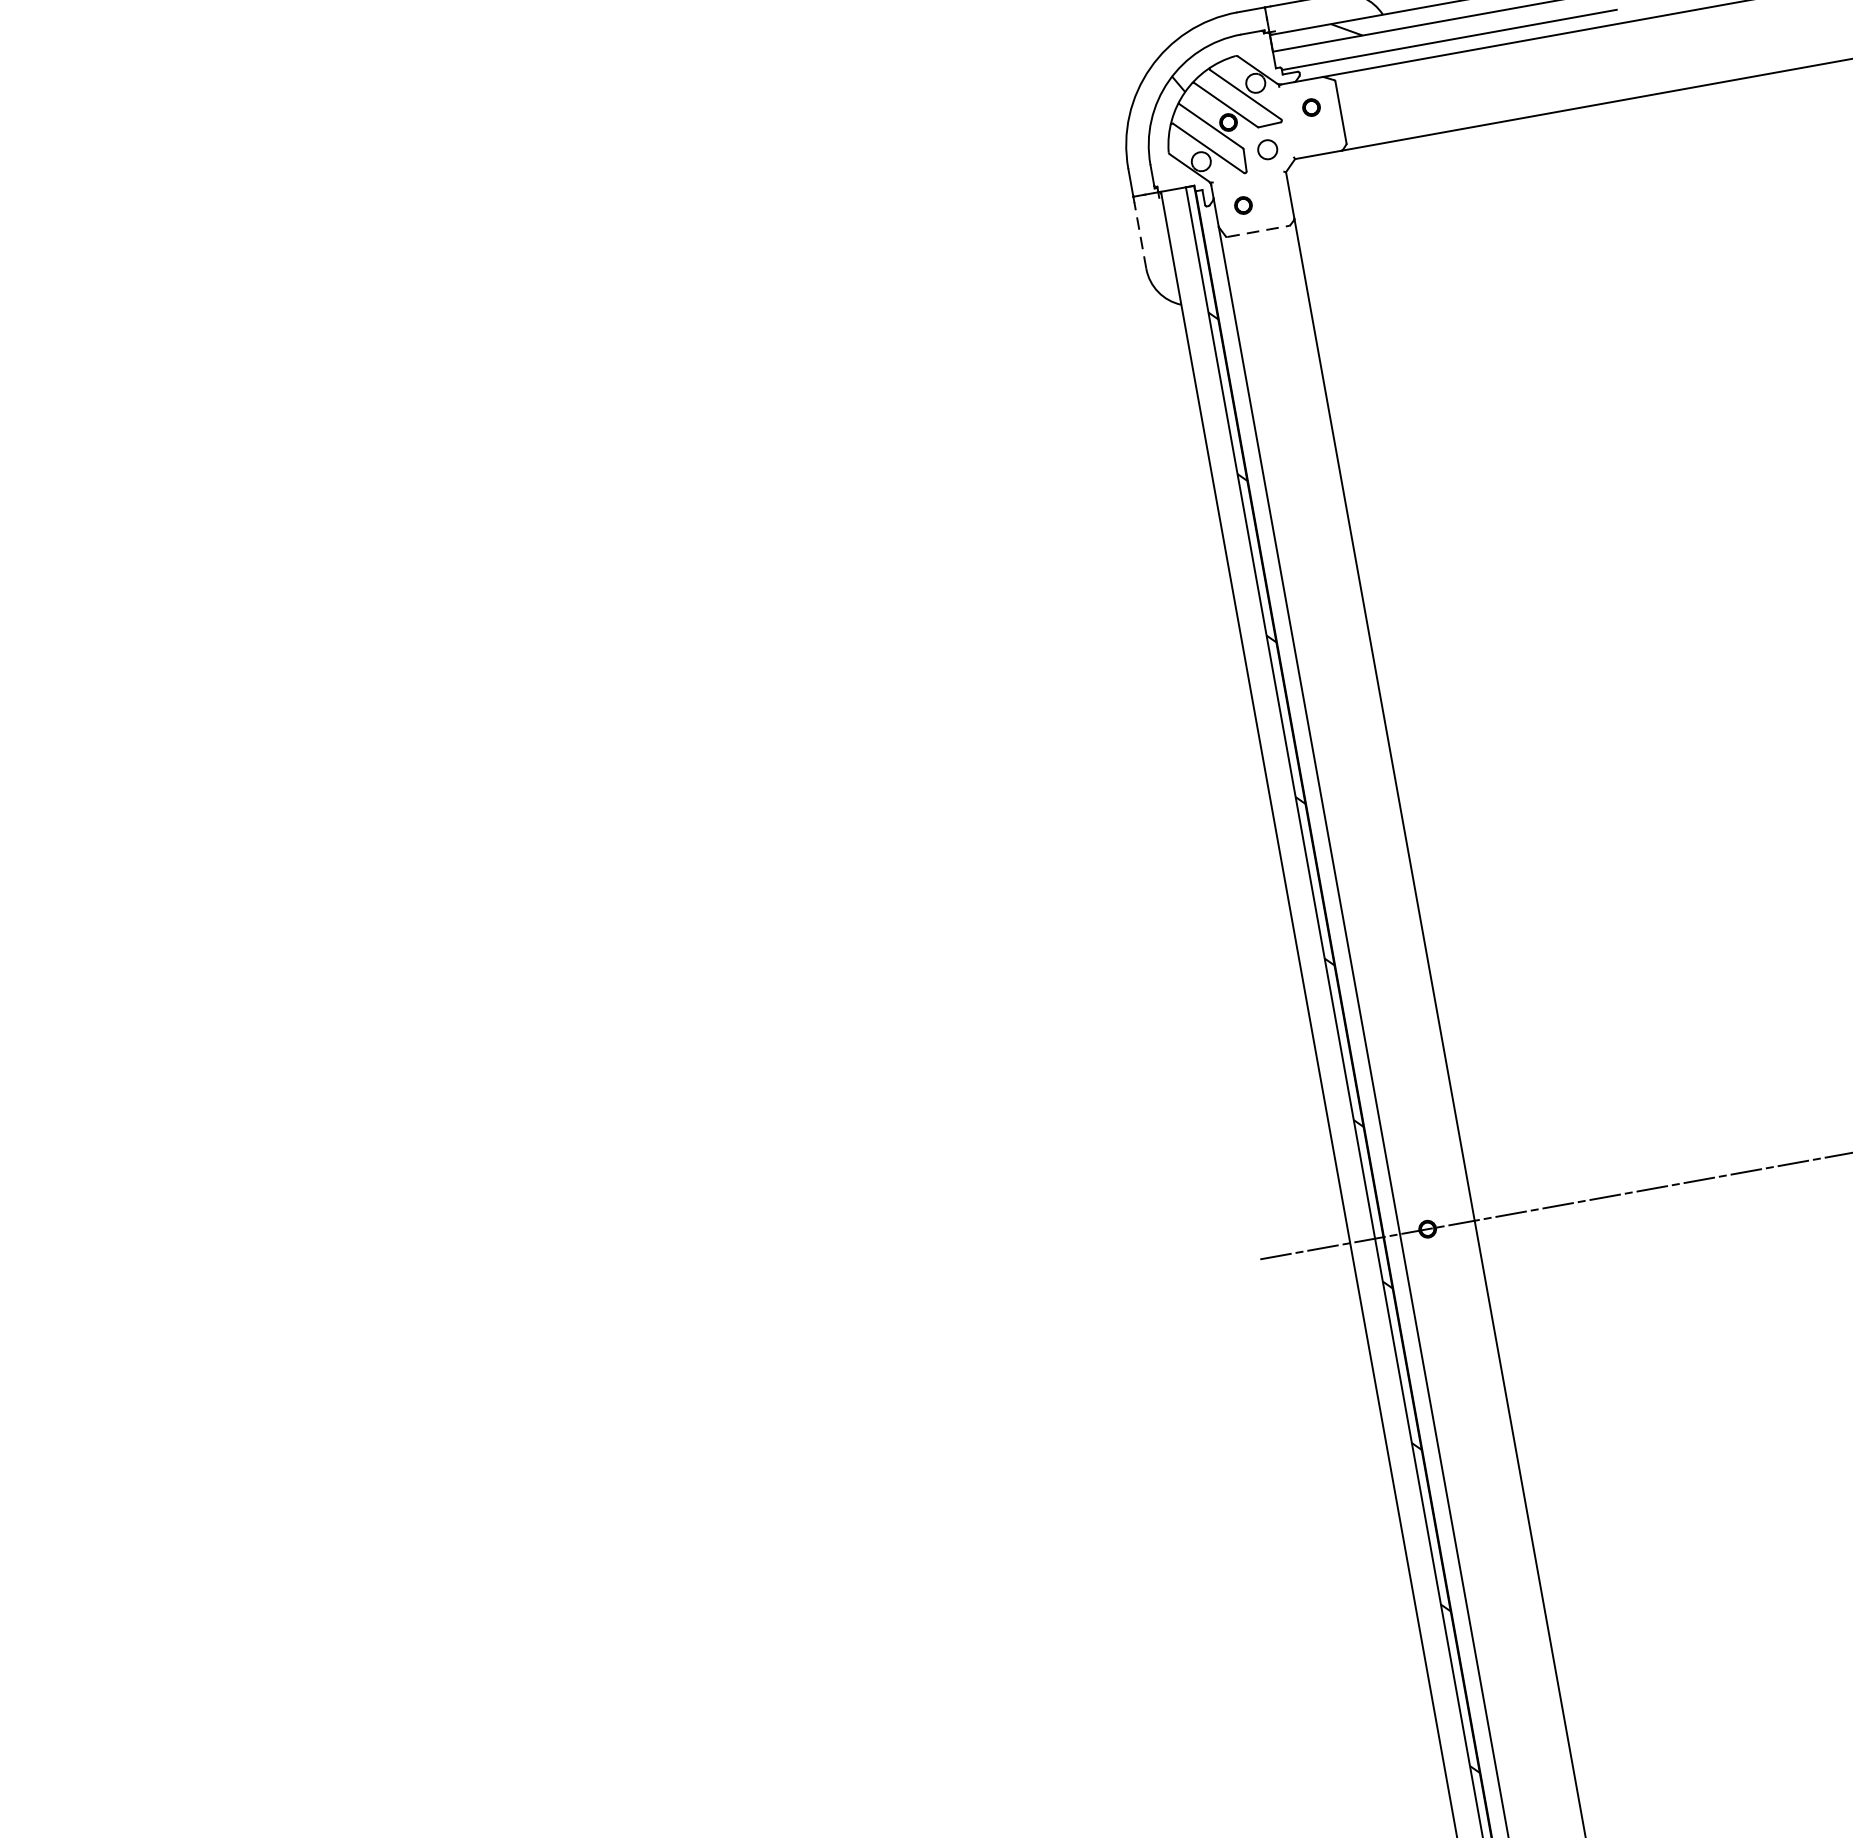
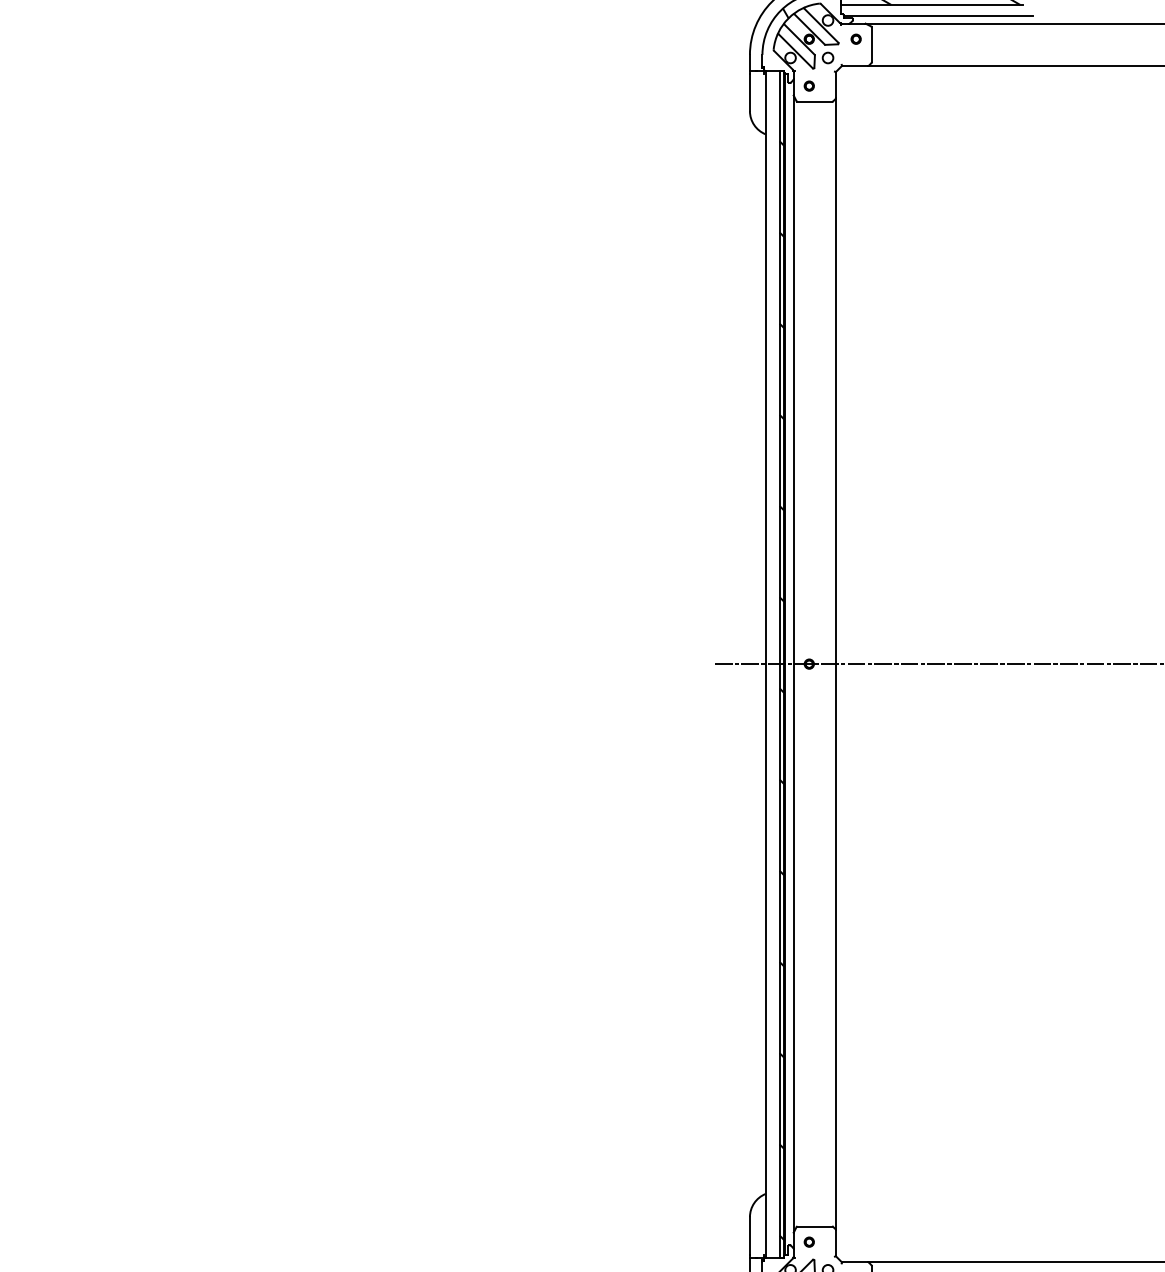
line: (1259, 230) -> (815, 101), dashed -> solid
line: (1139, 235) -> (749, 92), dashed -> solid

